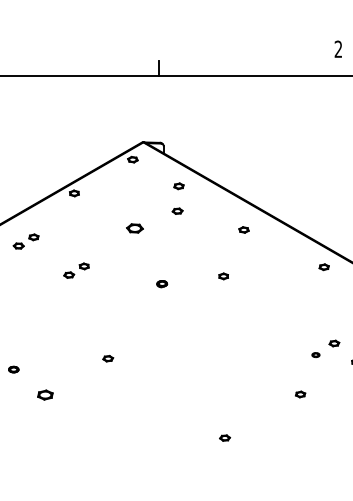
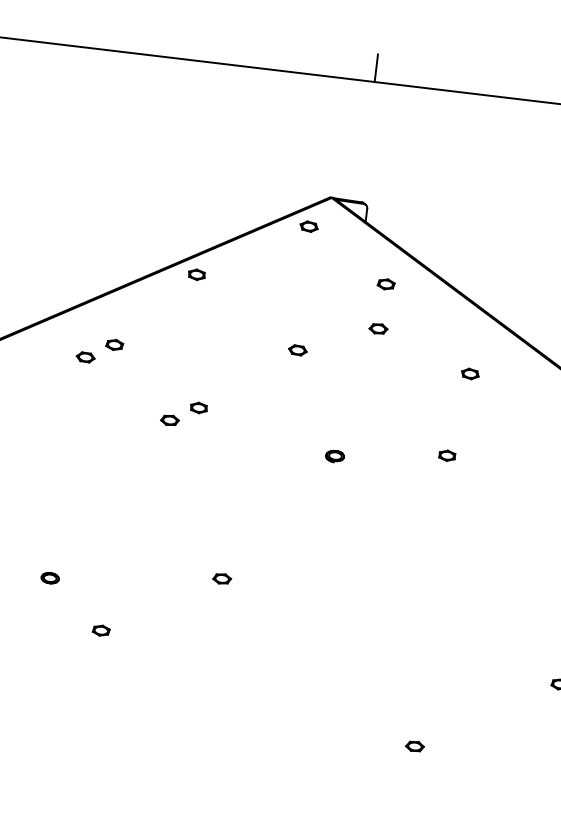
part: (134, 227) -> (297, 348), size x0.62
part: (243, 229) -> (469, 373), moved
part: (44, 394) -> (100, 629), size x0.62

